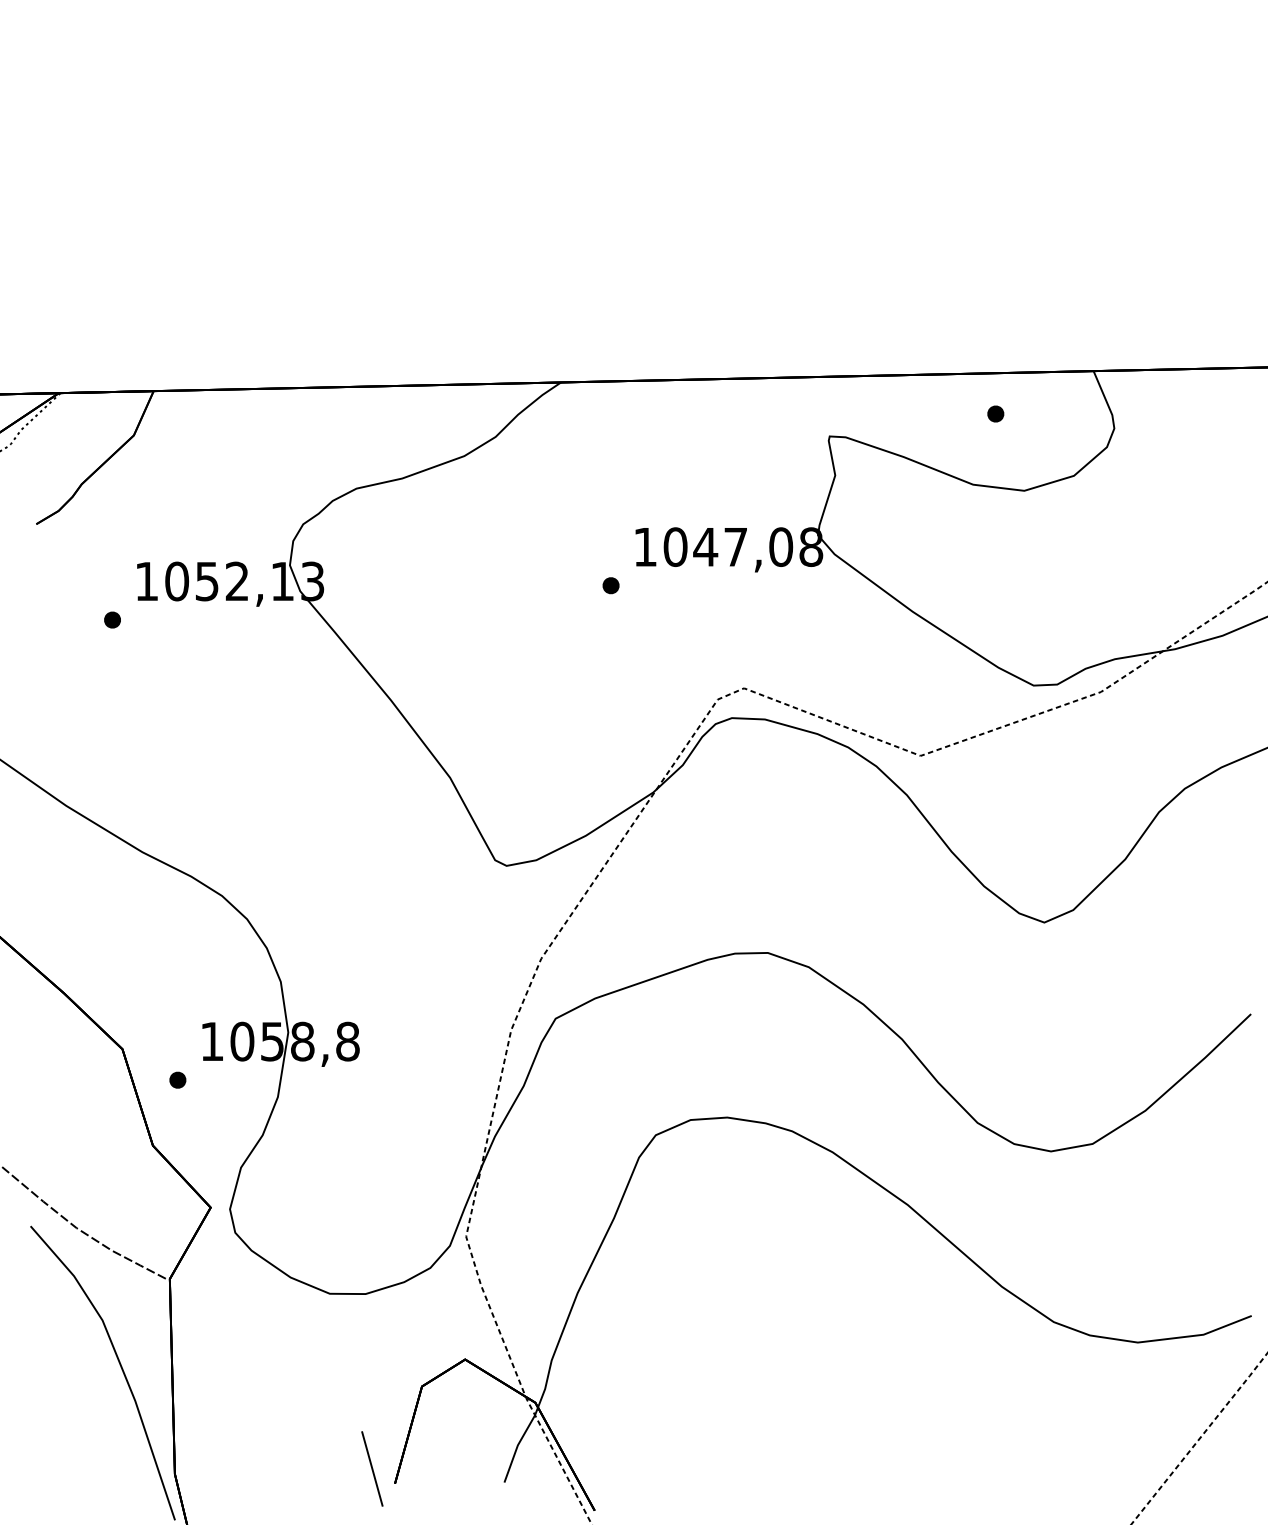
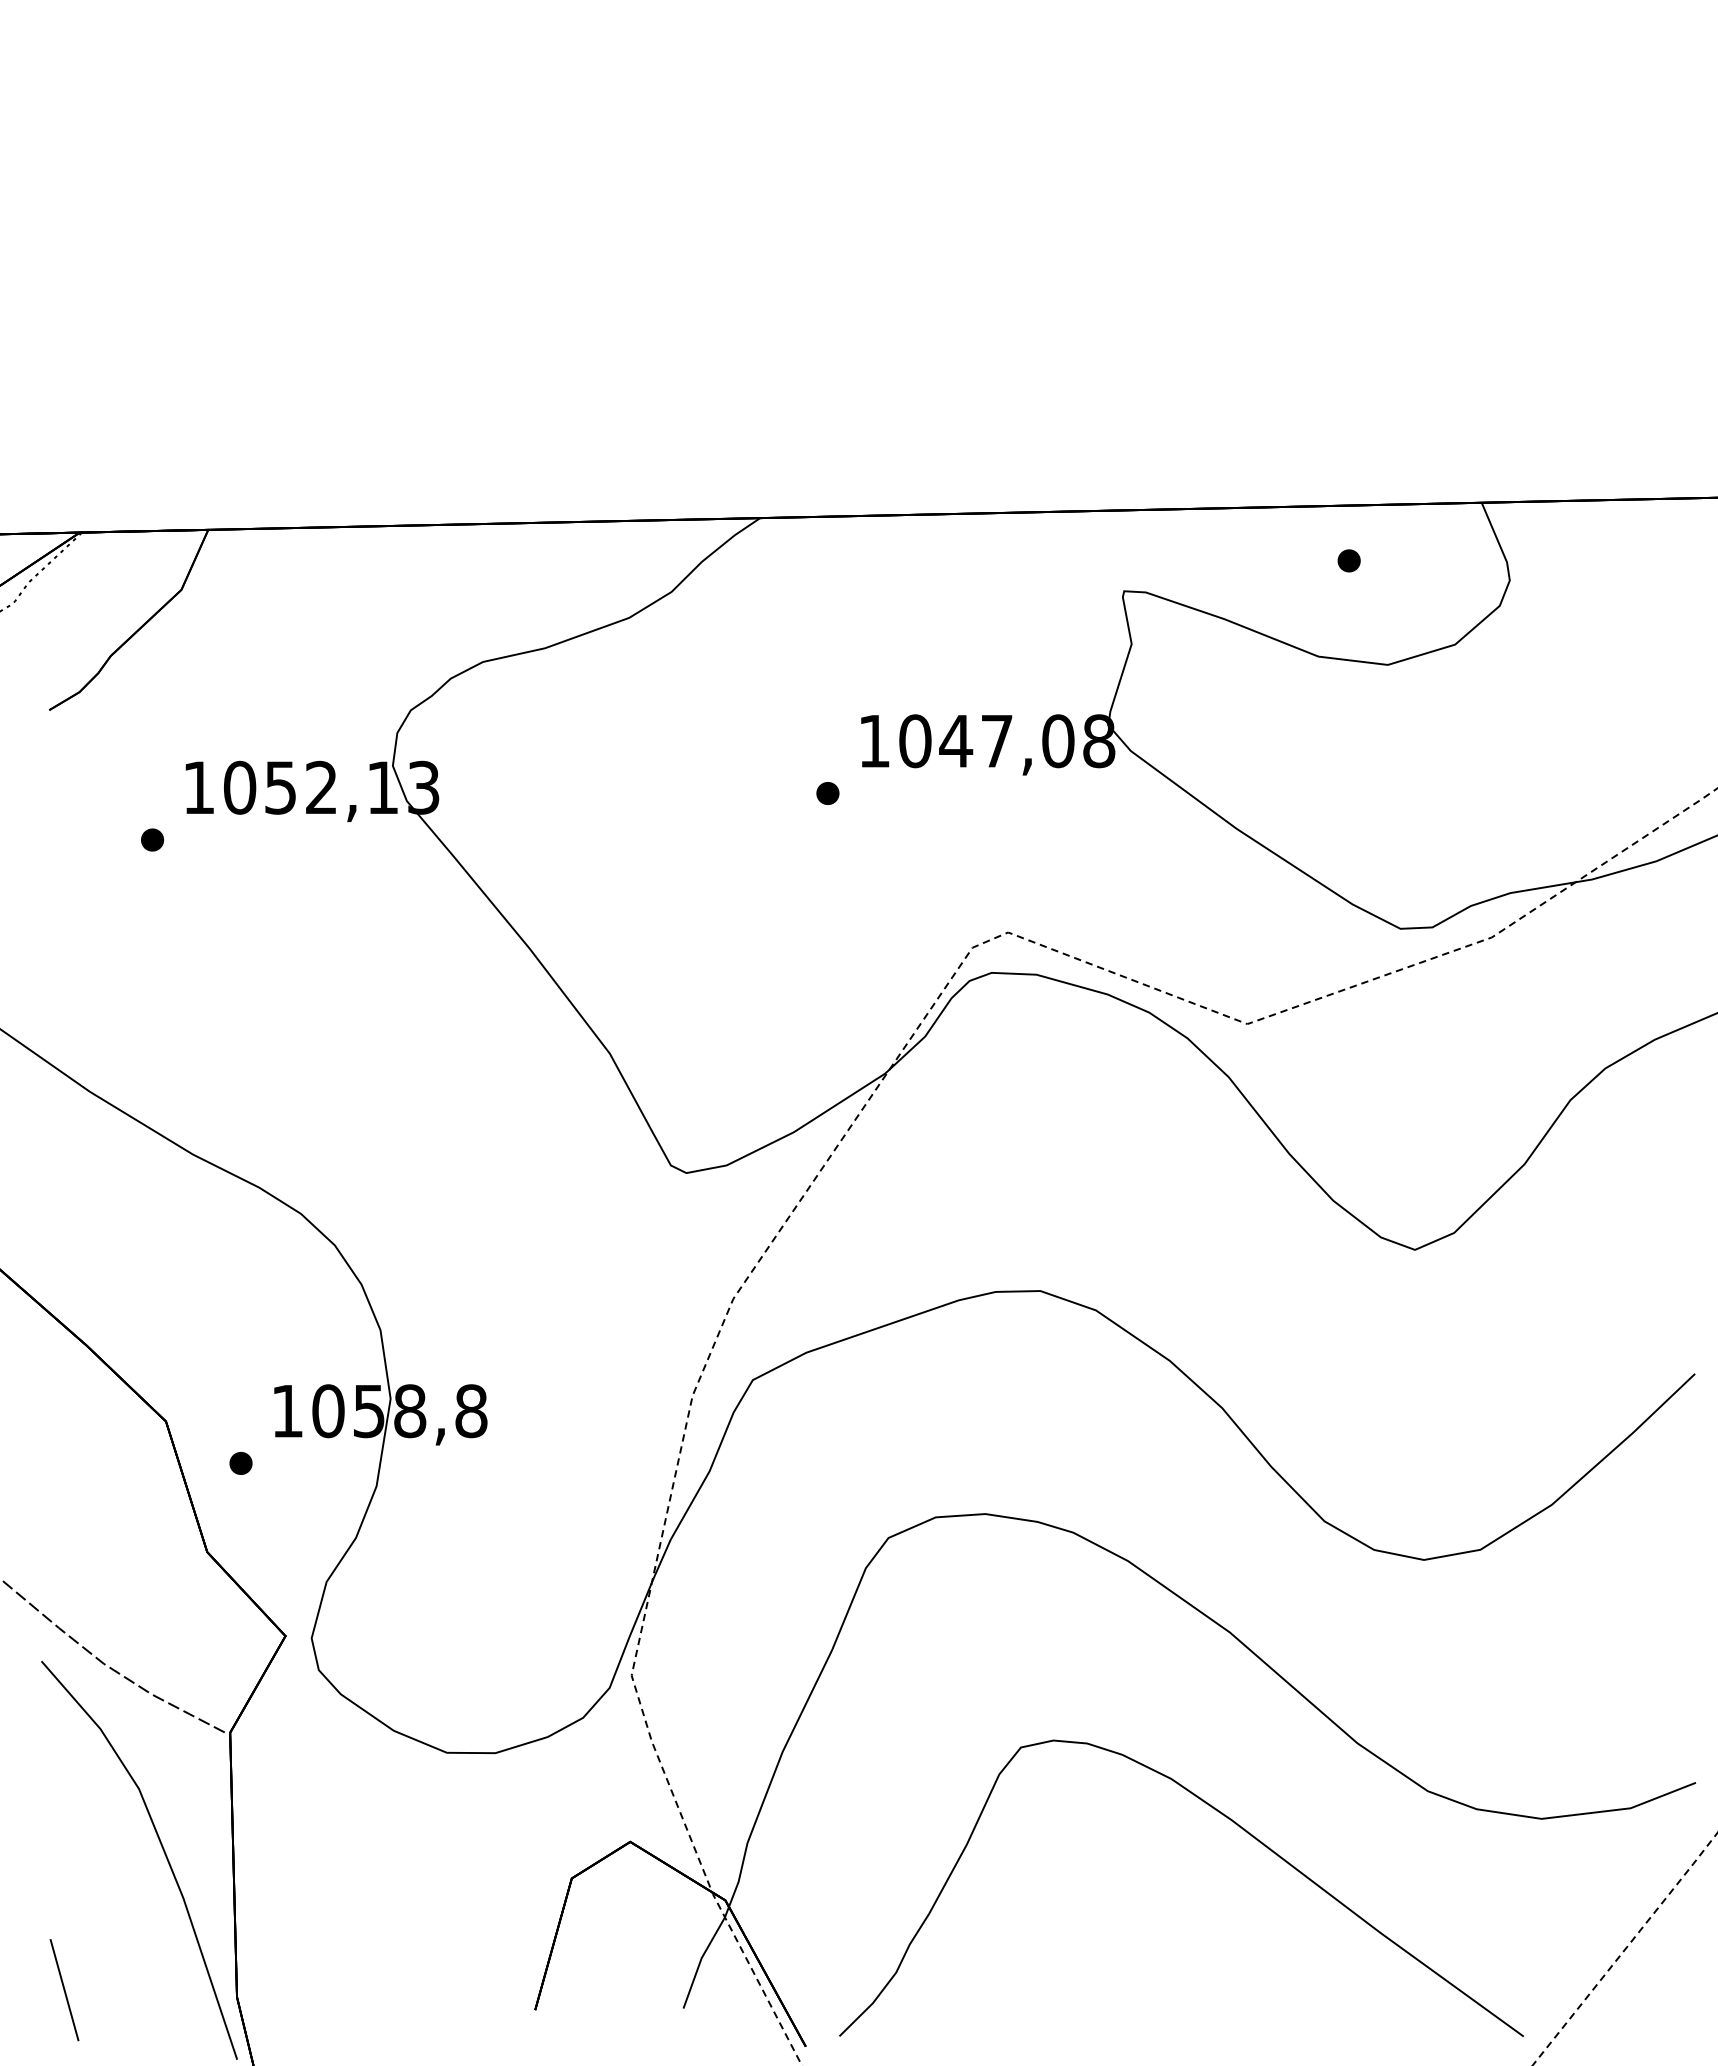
curve: (906, 1343) -> (1228, 1819), added
line: (372, 1469) -> (64, 1990), moved

